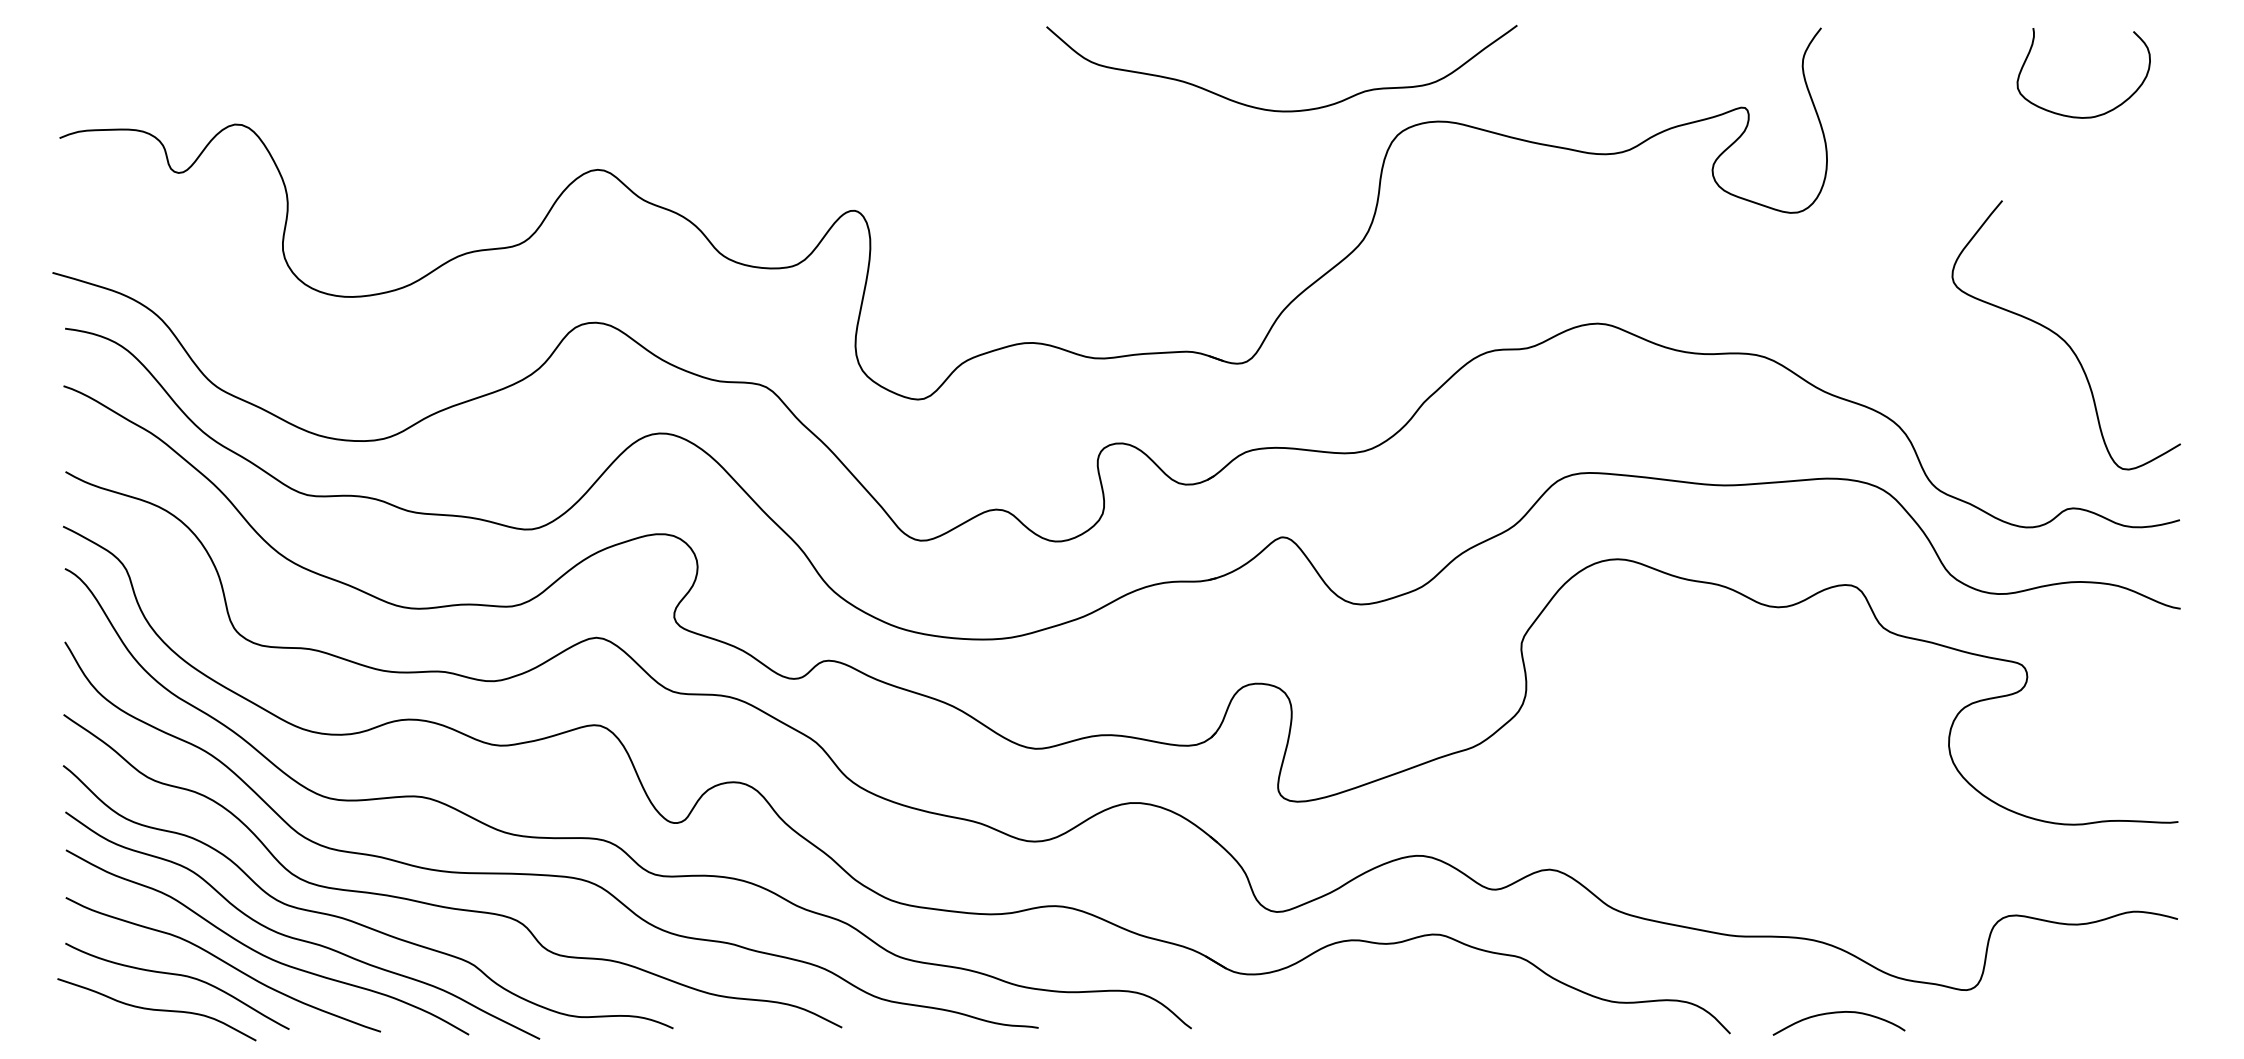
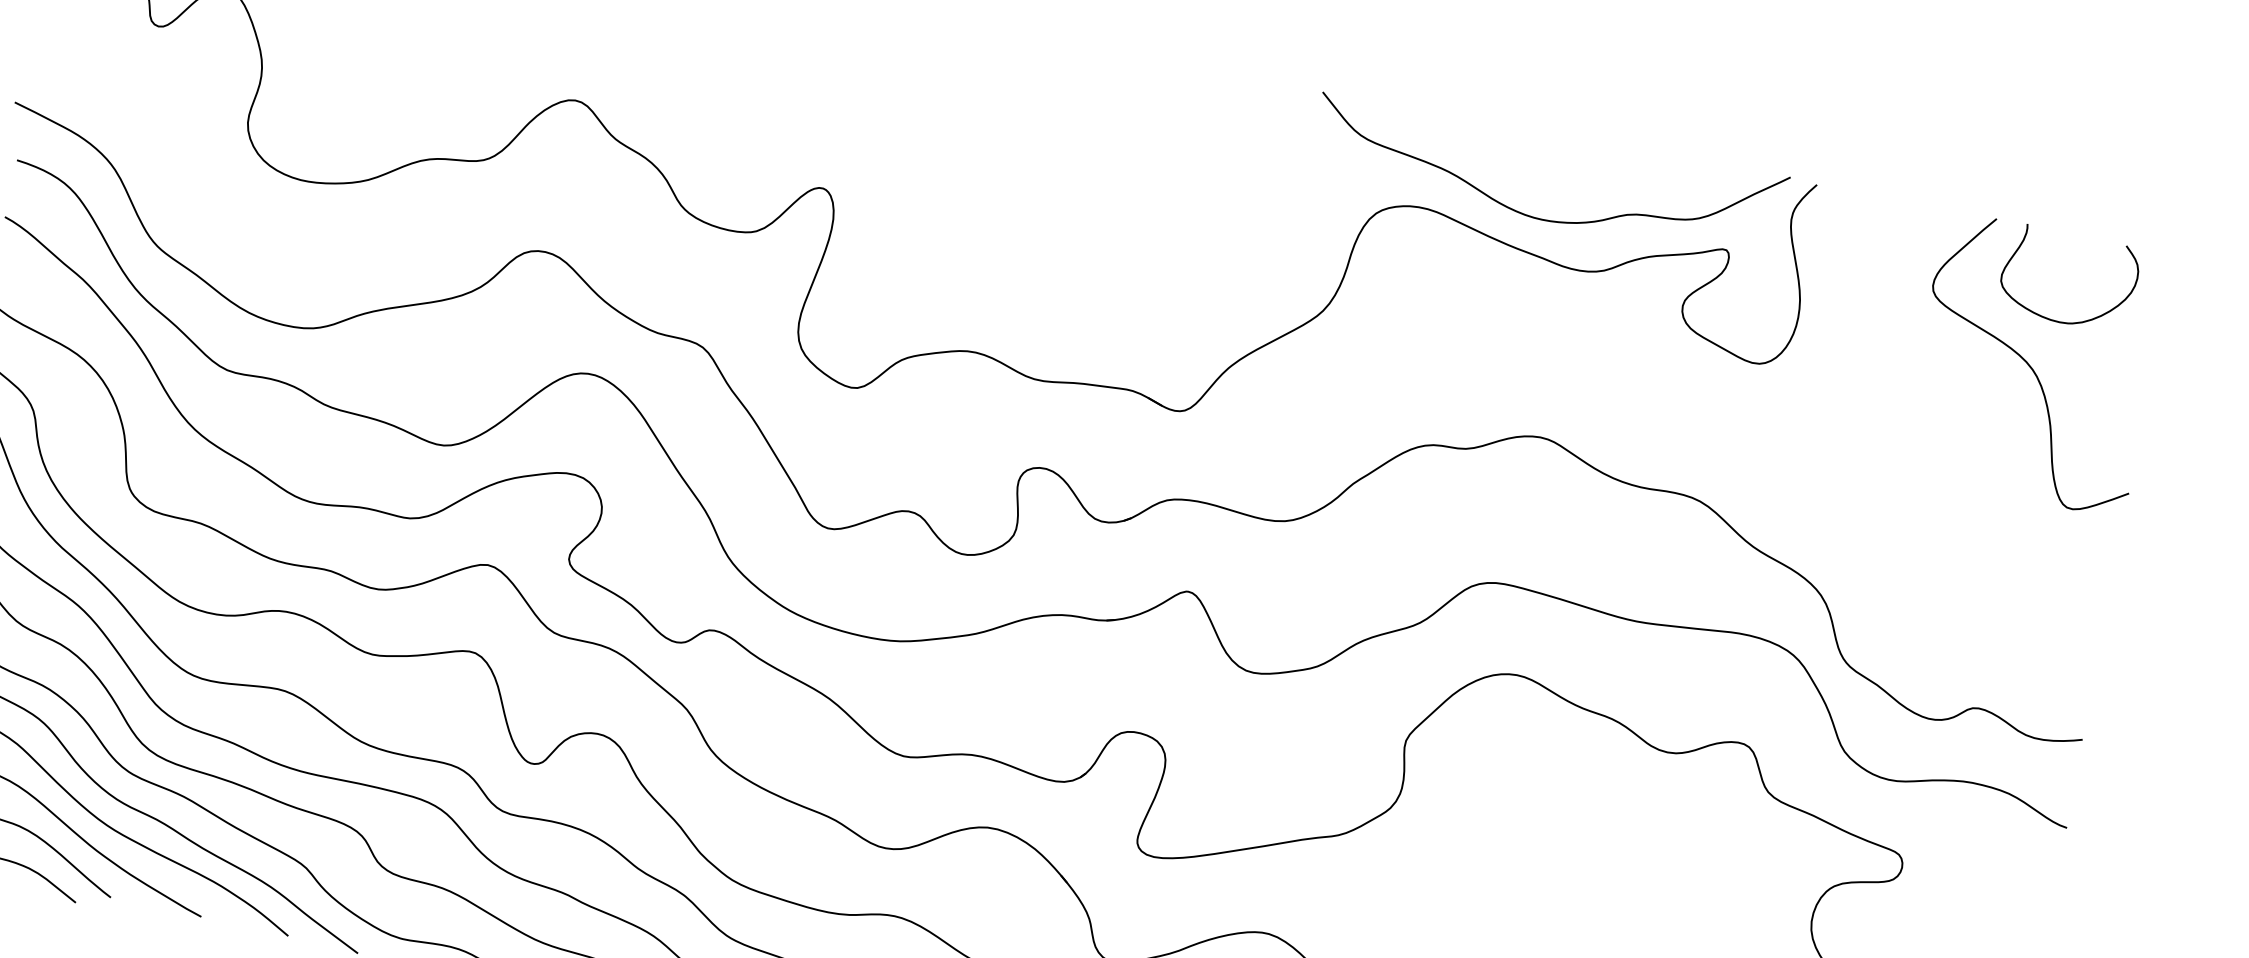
curve: (1272, 109) -> (1531, 215), moved
curve: (2062, 337) -> (2031, 365), moved

